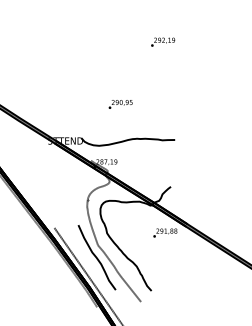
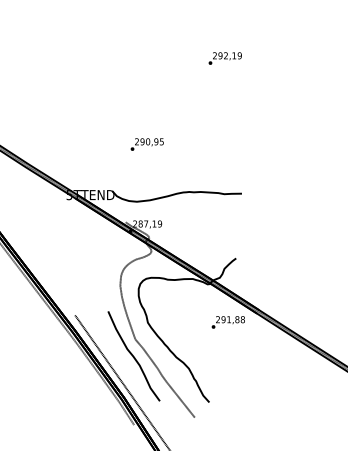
text: (120, 104) -> (147, 144), moved

